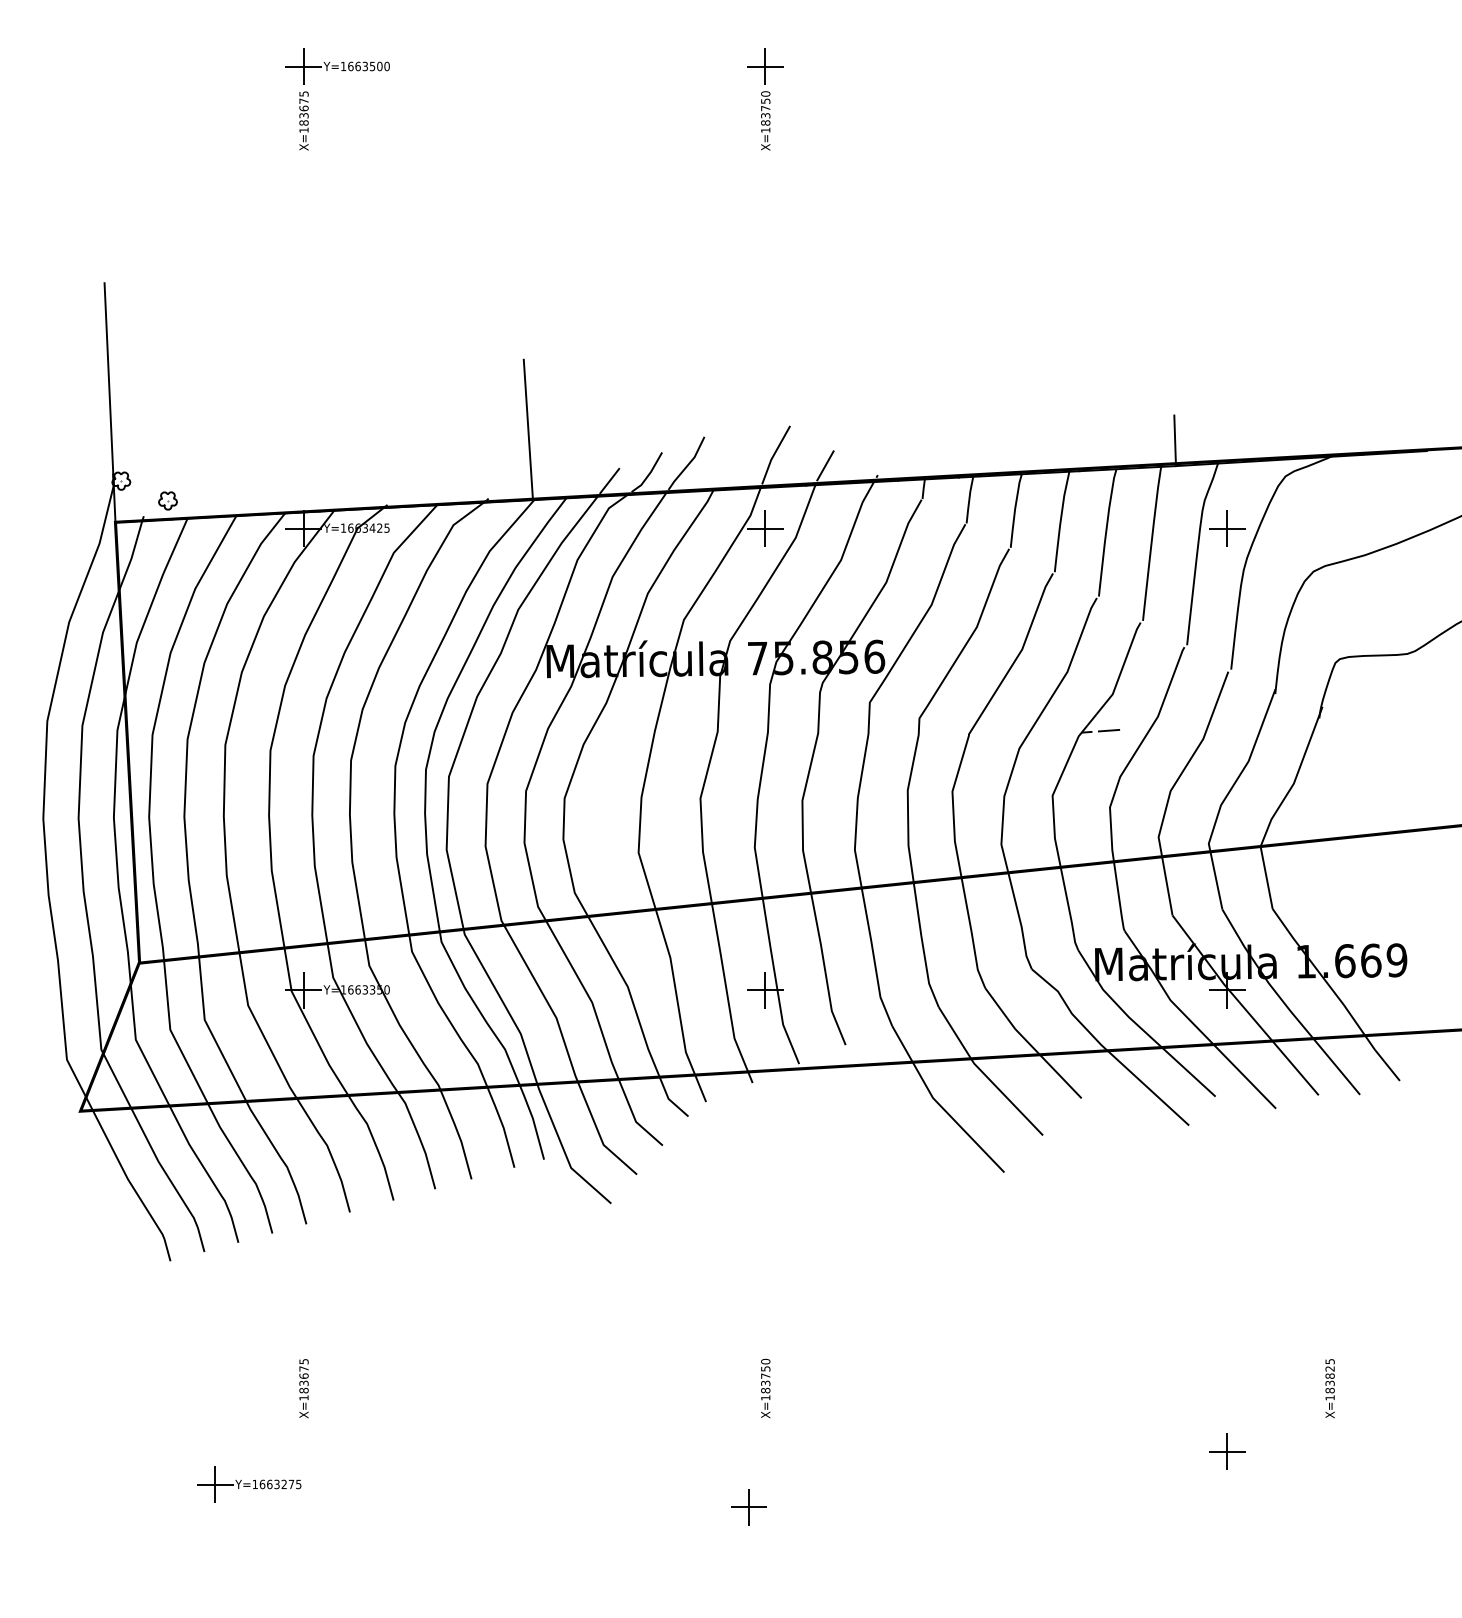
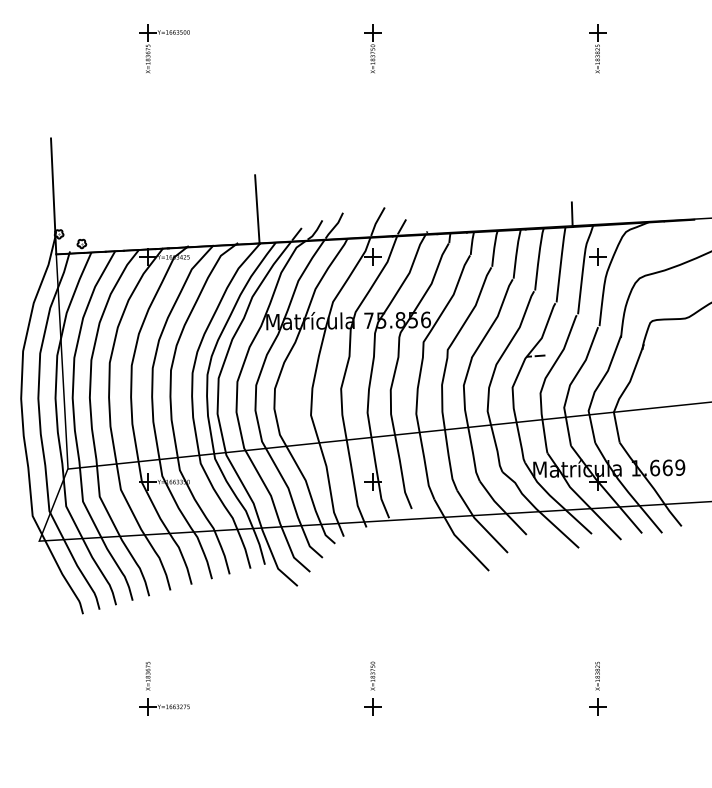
part: (1226, 99) -> (597, 48), added
text: (1329, 1387) -> (597, 675), moved
part: (249, 1483) -> (164, 706), moved
part: (748, 1506) -> (372, 706), moved

